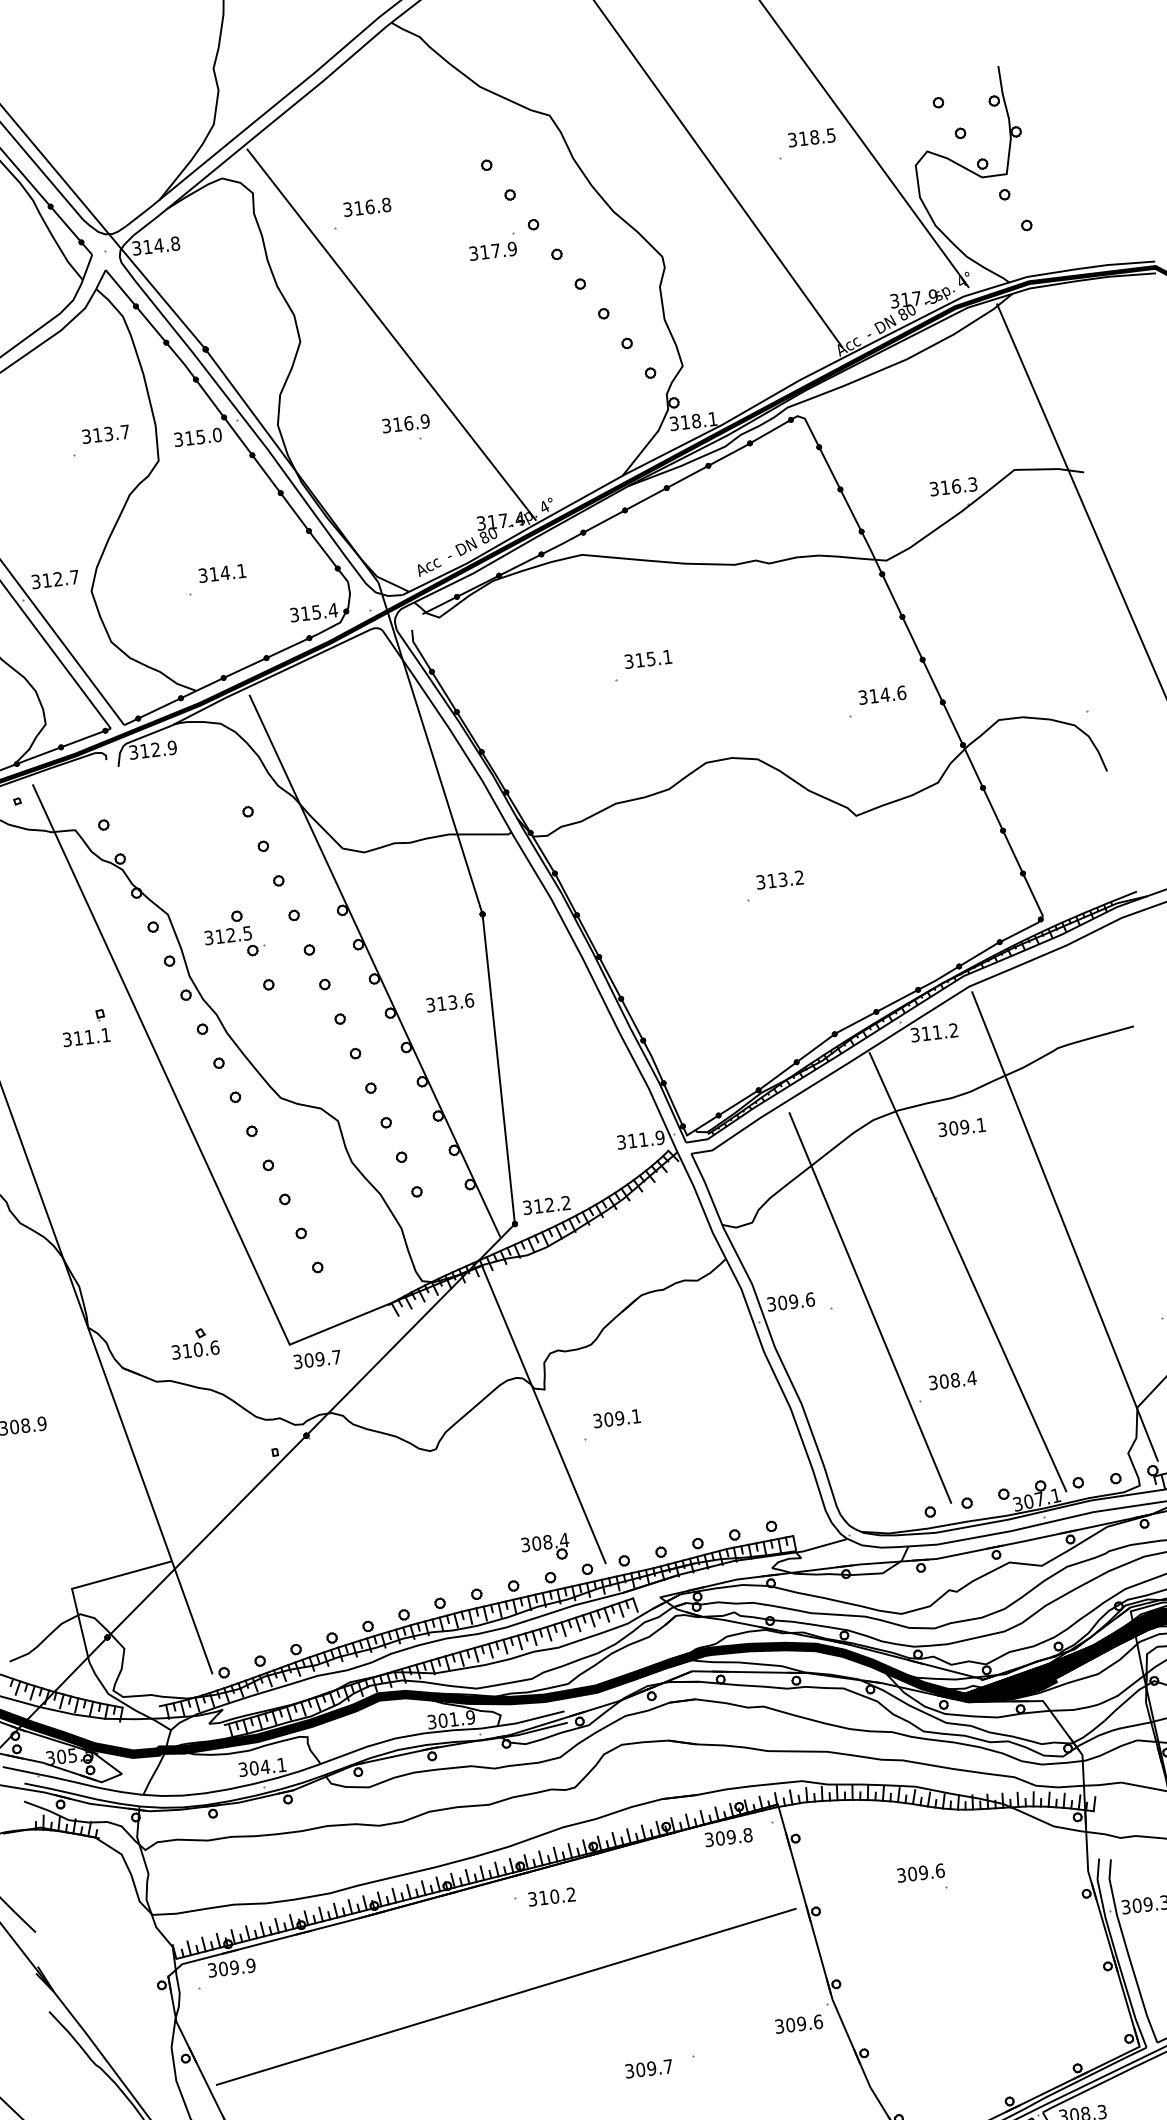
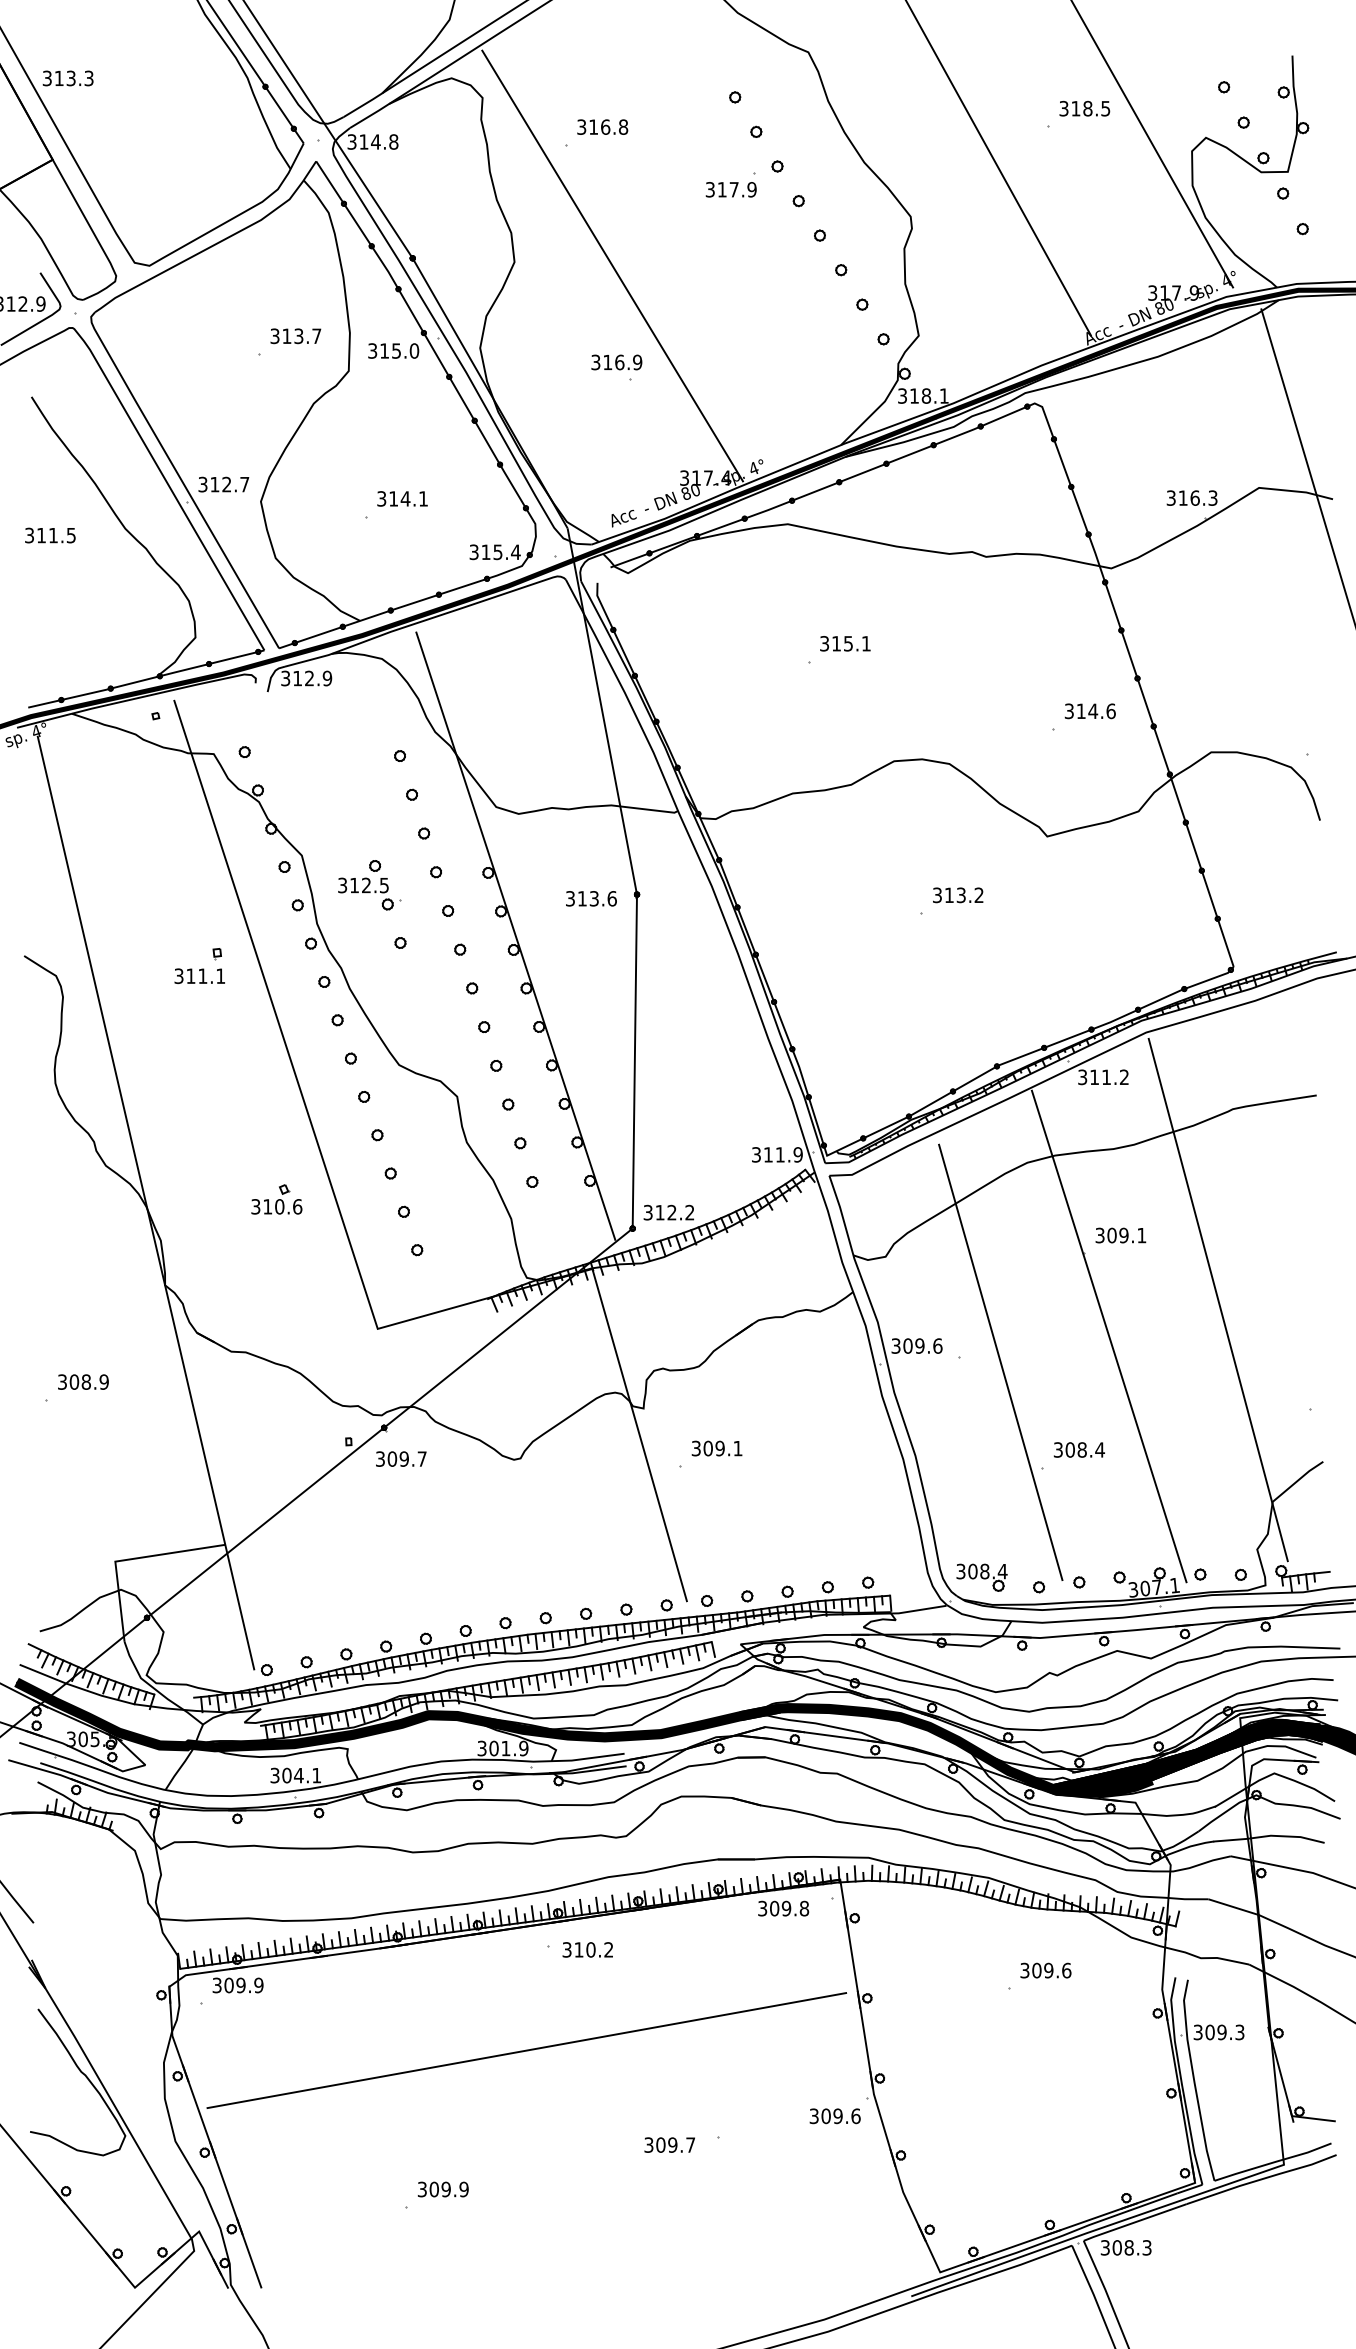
text: (450, 1002) -> (591, 898), moved
text: (961, 1127) -> (1120, 1235), moved
part: (194, 1343) -> (276, 1199), moved
text: (317, 1358) -> (401, 1458), moved
part: (545, 1548) -> (981, 1577), moved
text: (920, 1873) -> (1045, 1970), moved

